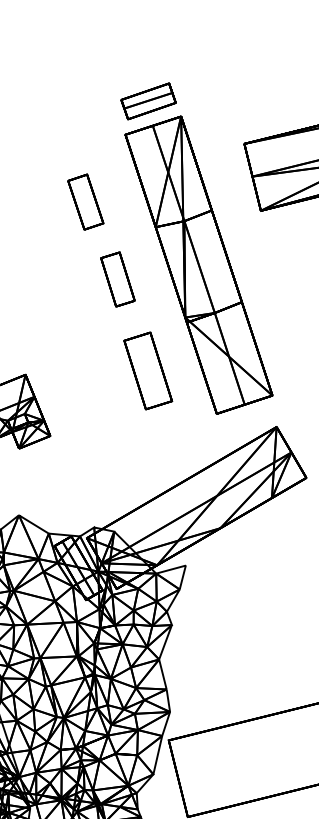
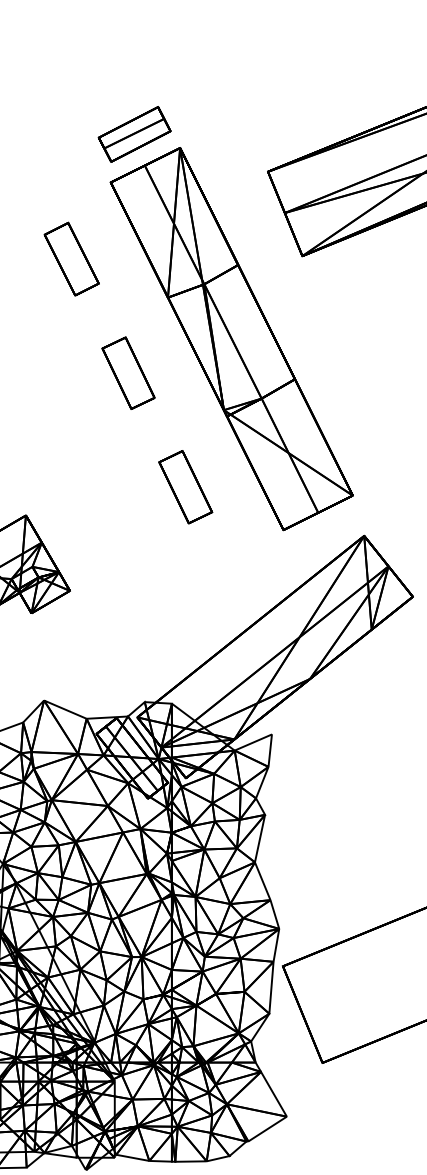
part: (85, 201) -> (71, 258), moved
part: (148, 371) -> (185, 487), size x0.71

